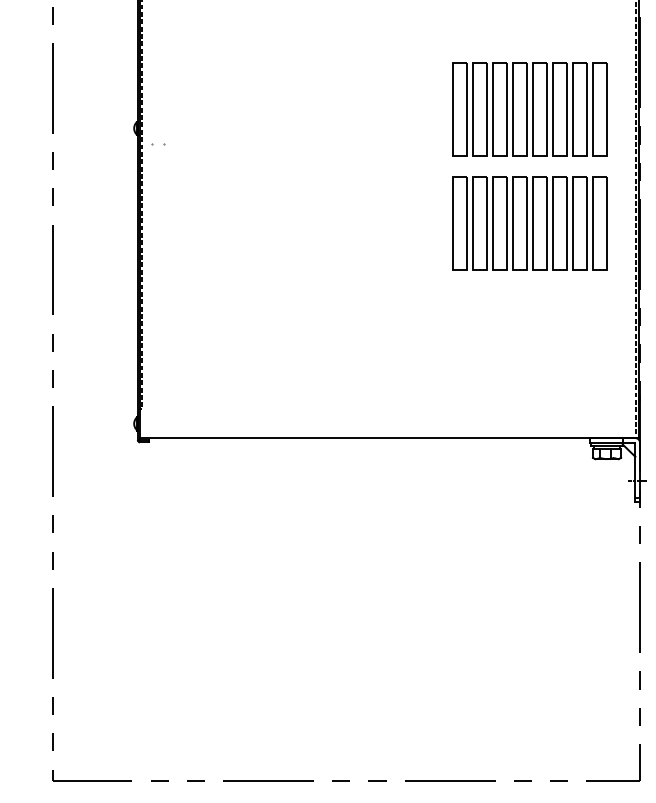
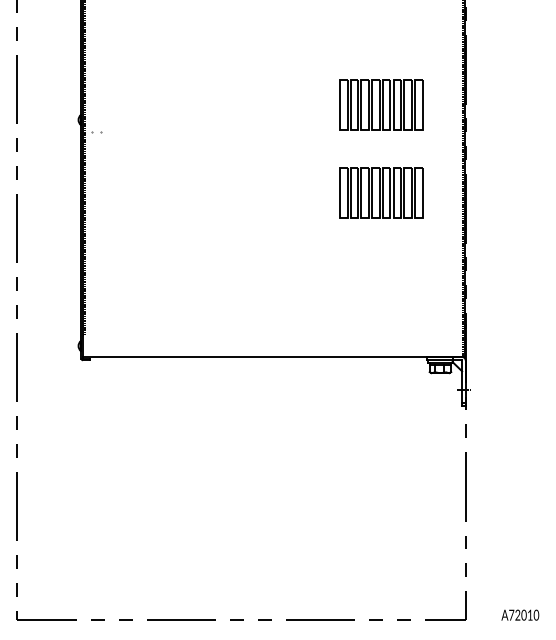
part: (528, 109) -> (380, 105), size x0.7
part: (528, 223) -> (380, 192), size x0.7

